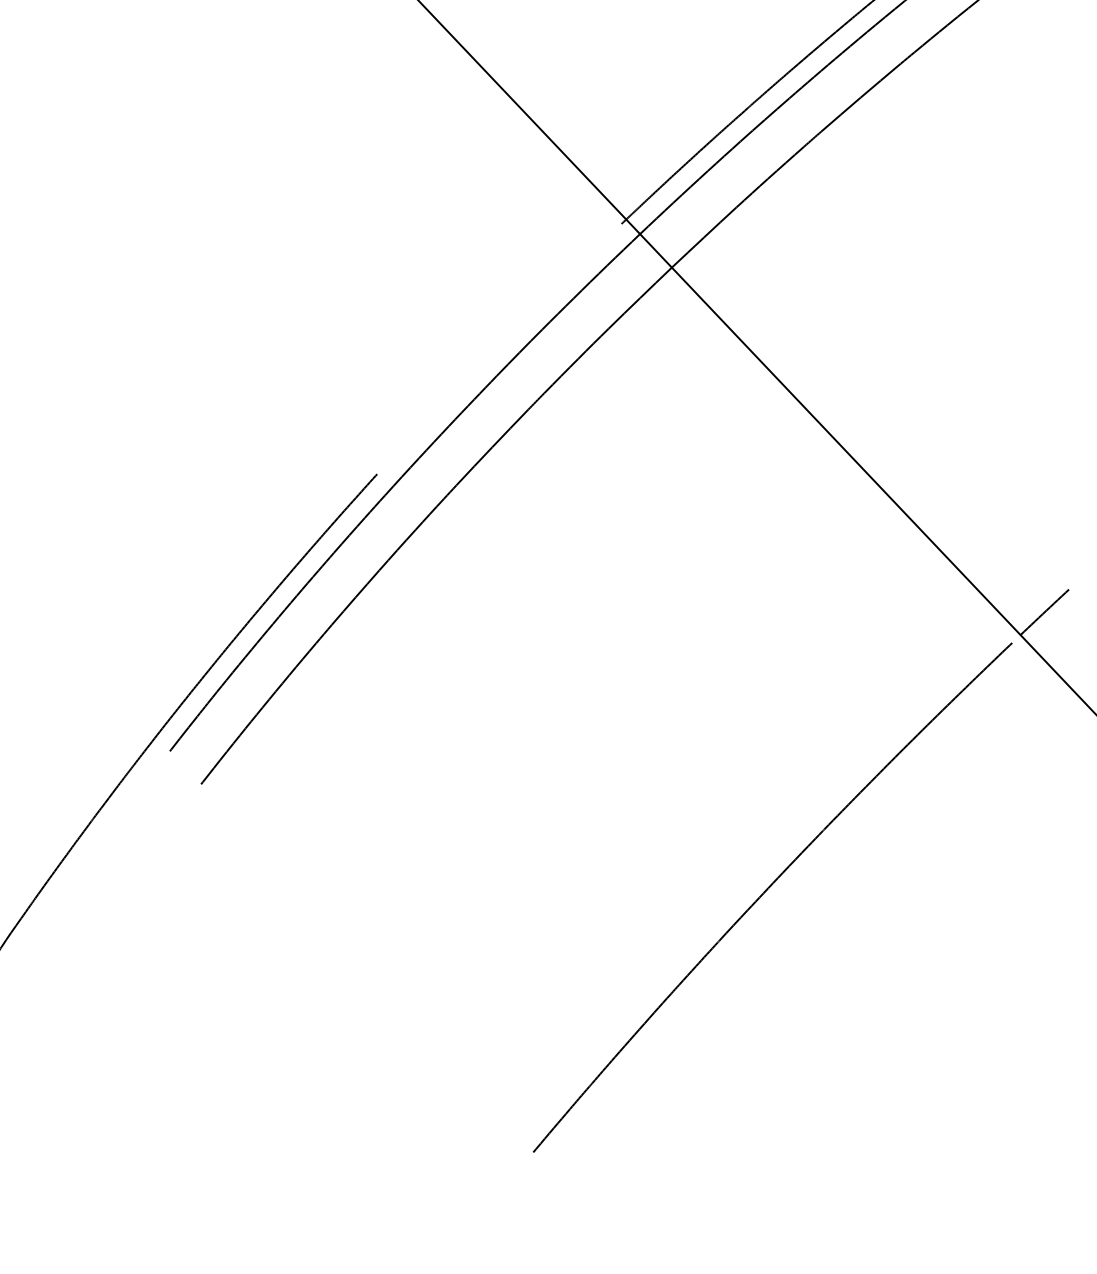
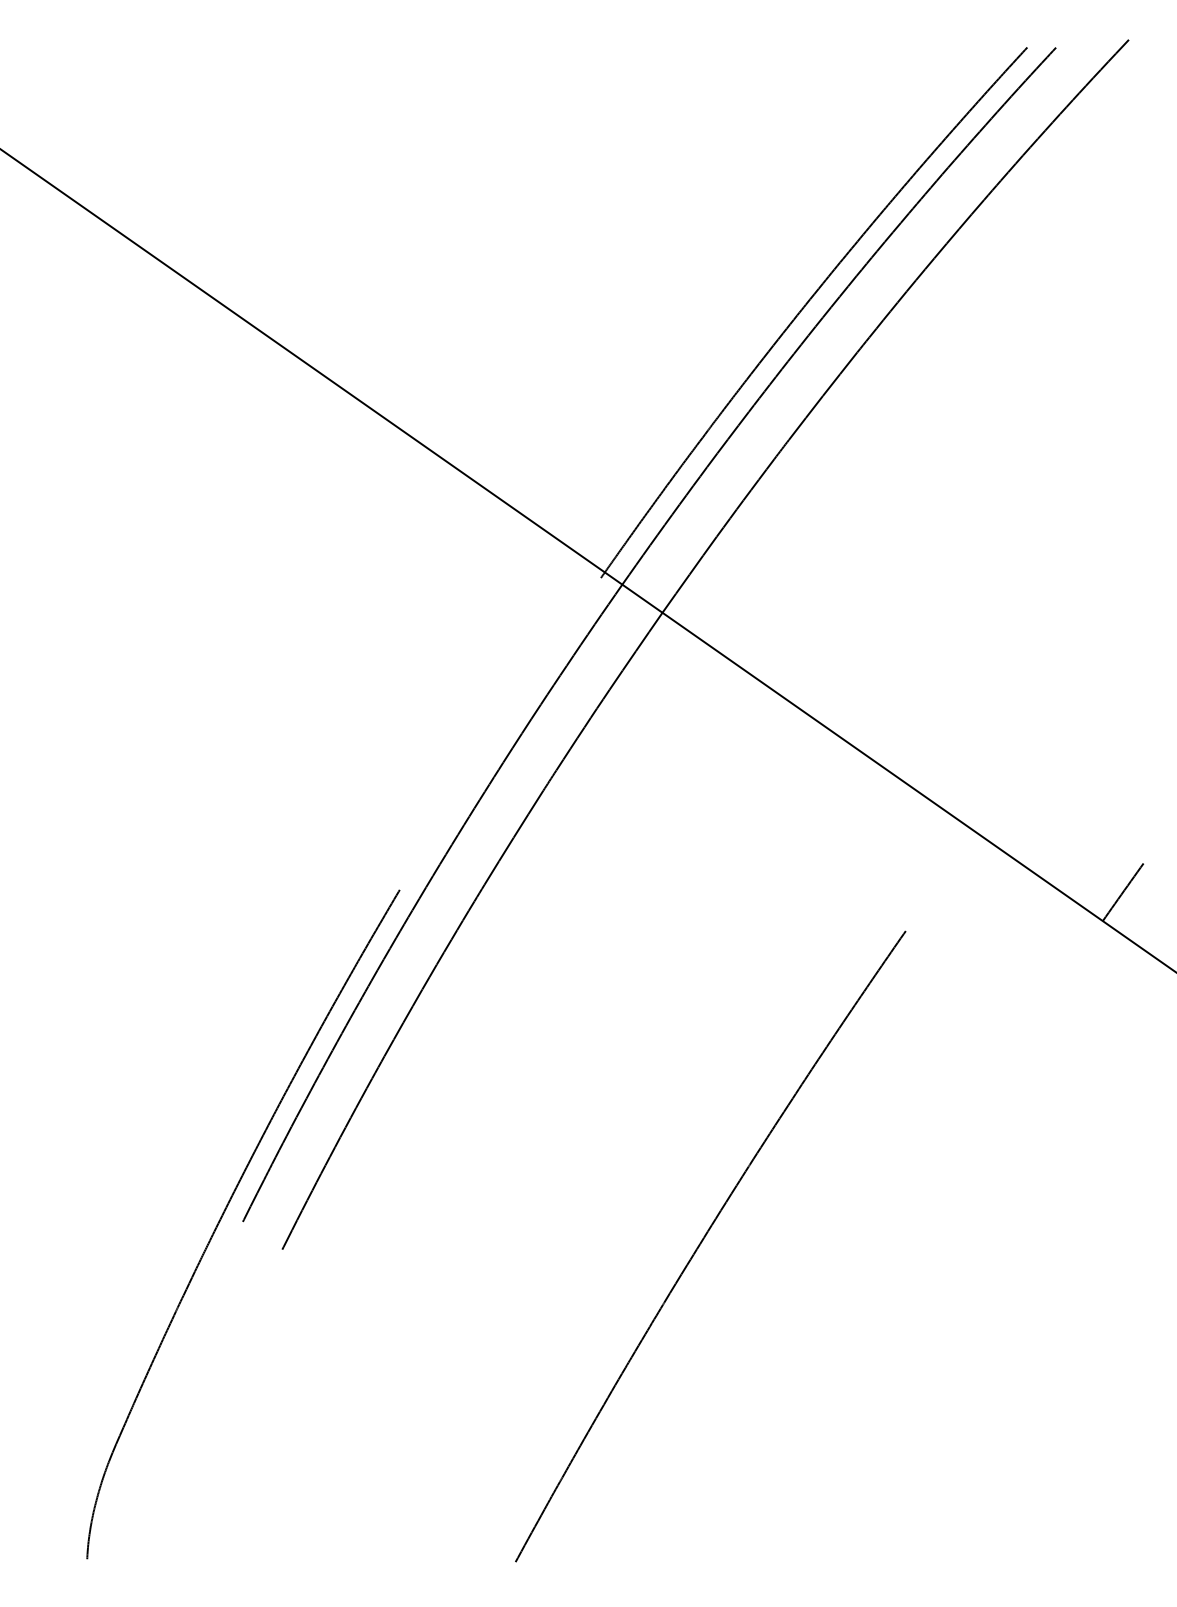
curve: (765, 892) -> (702, 1242), moved

